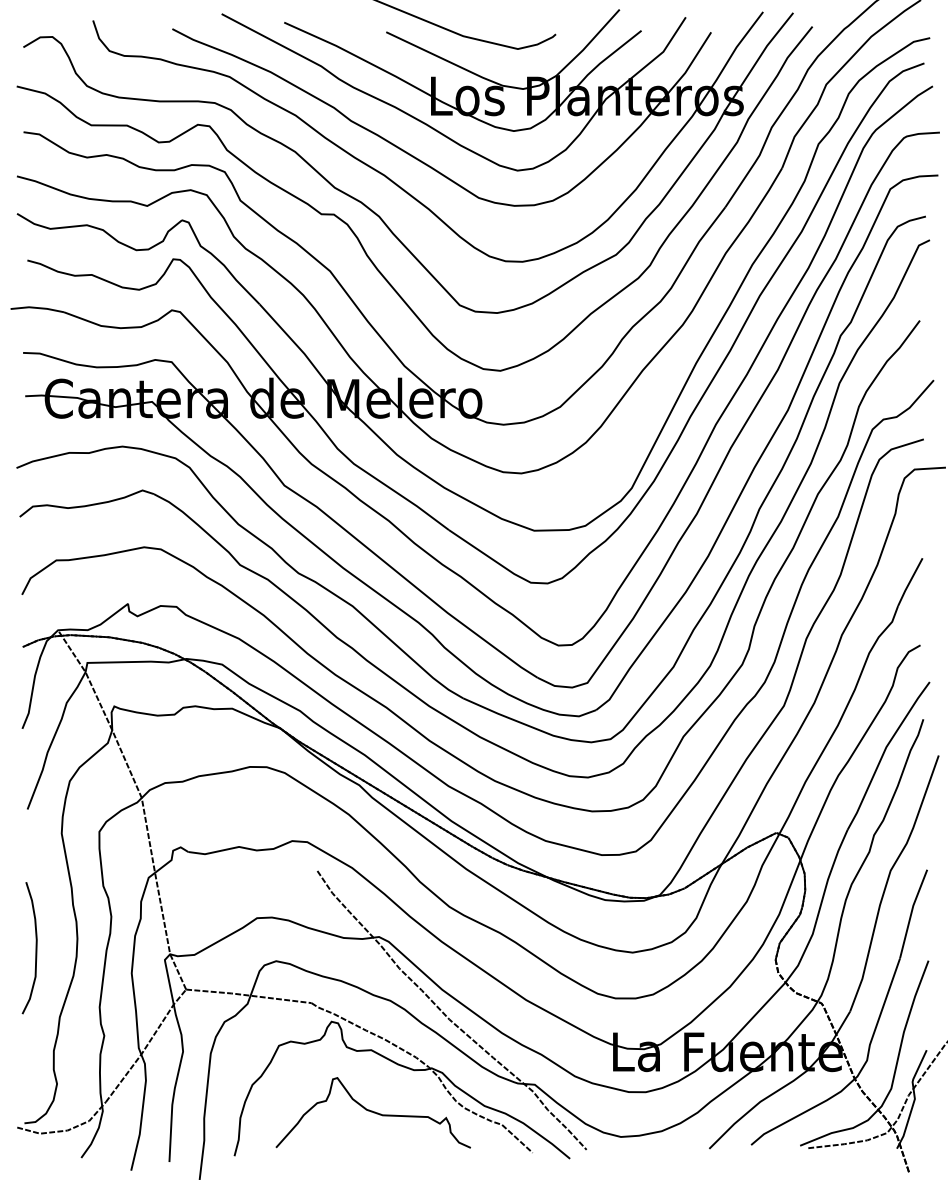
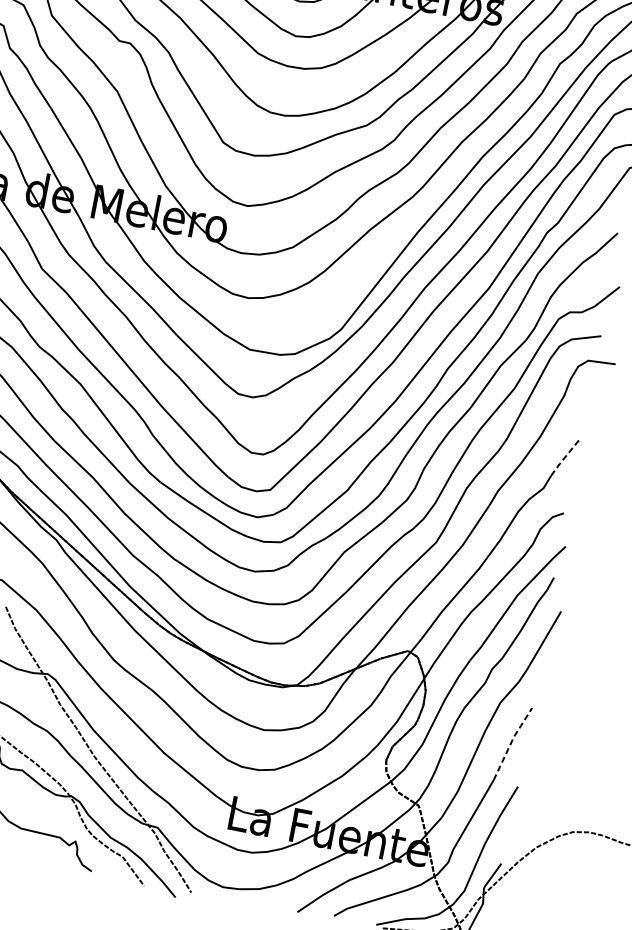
line: (909, 582) -> (565, 457), solid -> dashed
line: (911, 912) -> (511, 742), solid -> dashed

